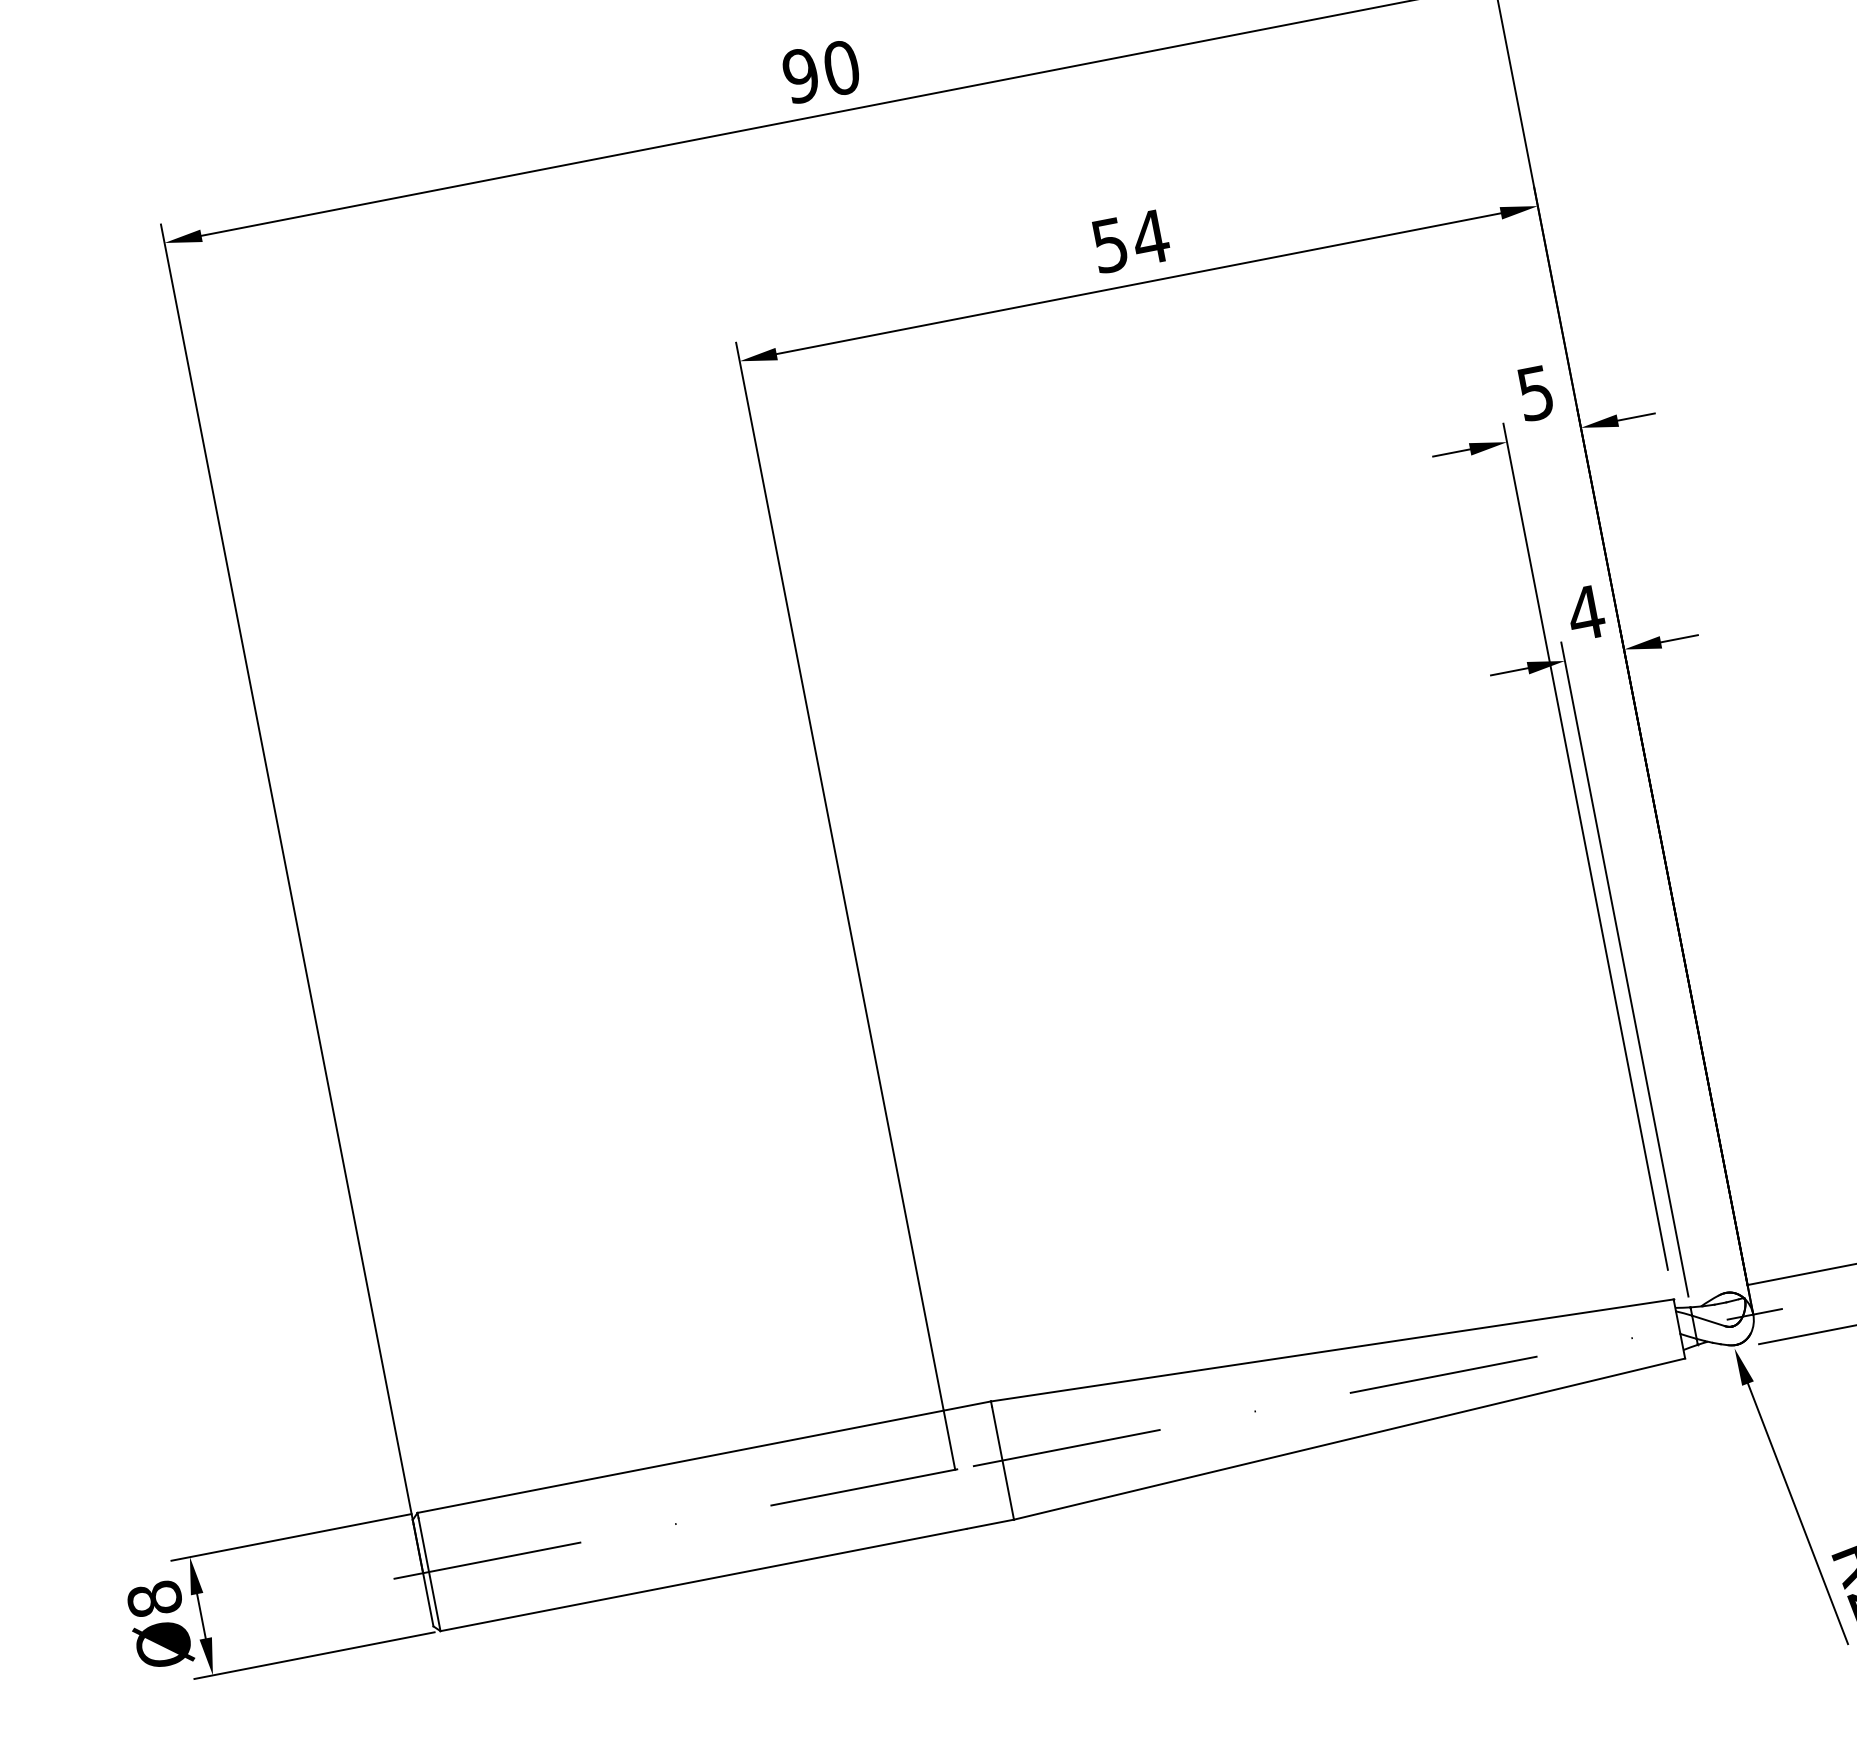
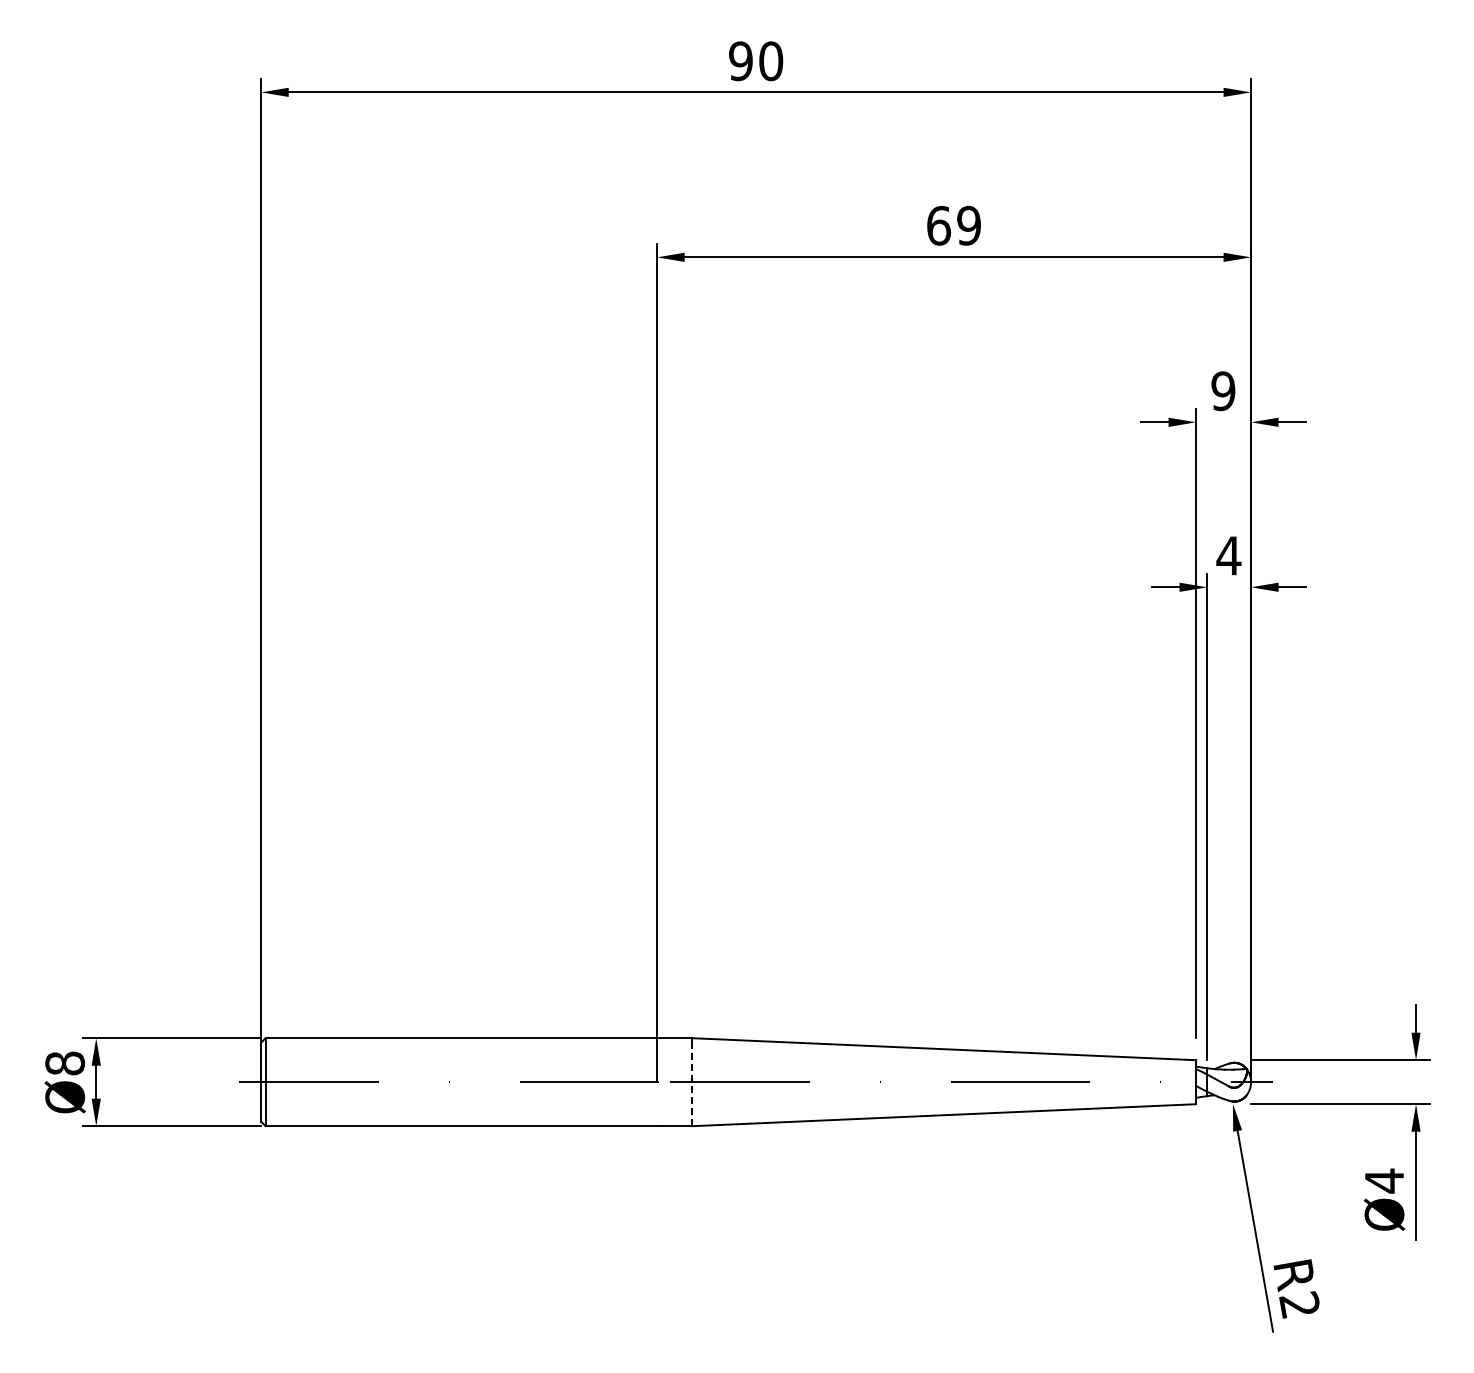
text: (1130, 240) -> (954, 225), 54 -> 69
text: (1535, 392) -> (1223, 390), 5 -> 9
line: (1003, 1463) -> (692, 1084), solid -> dashed

